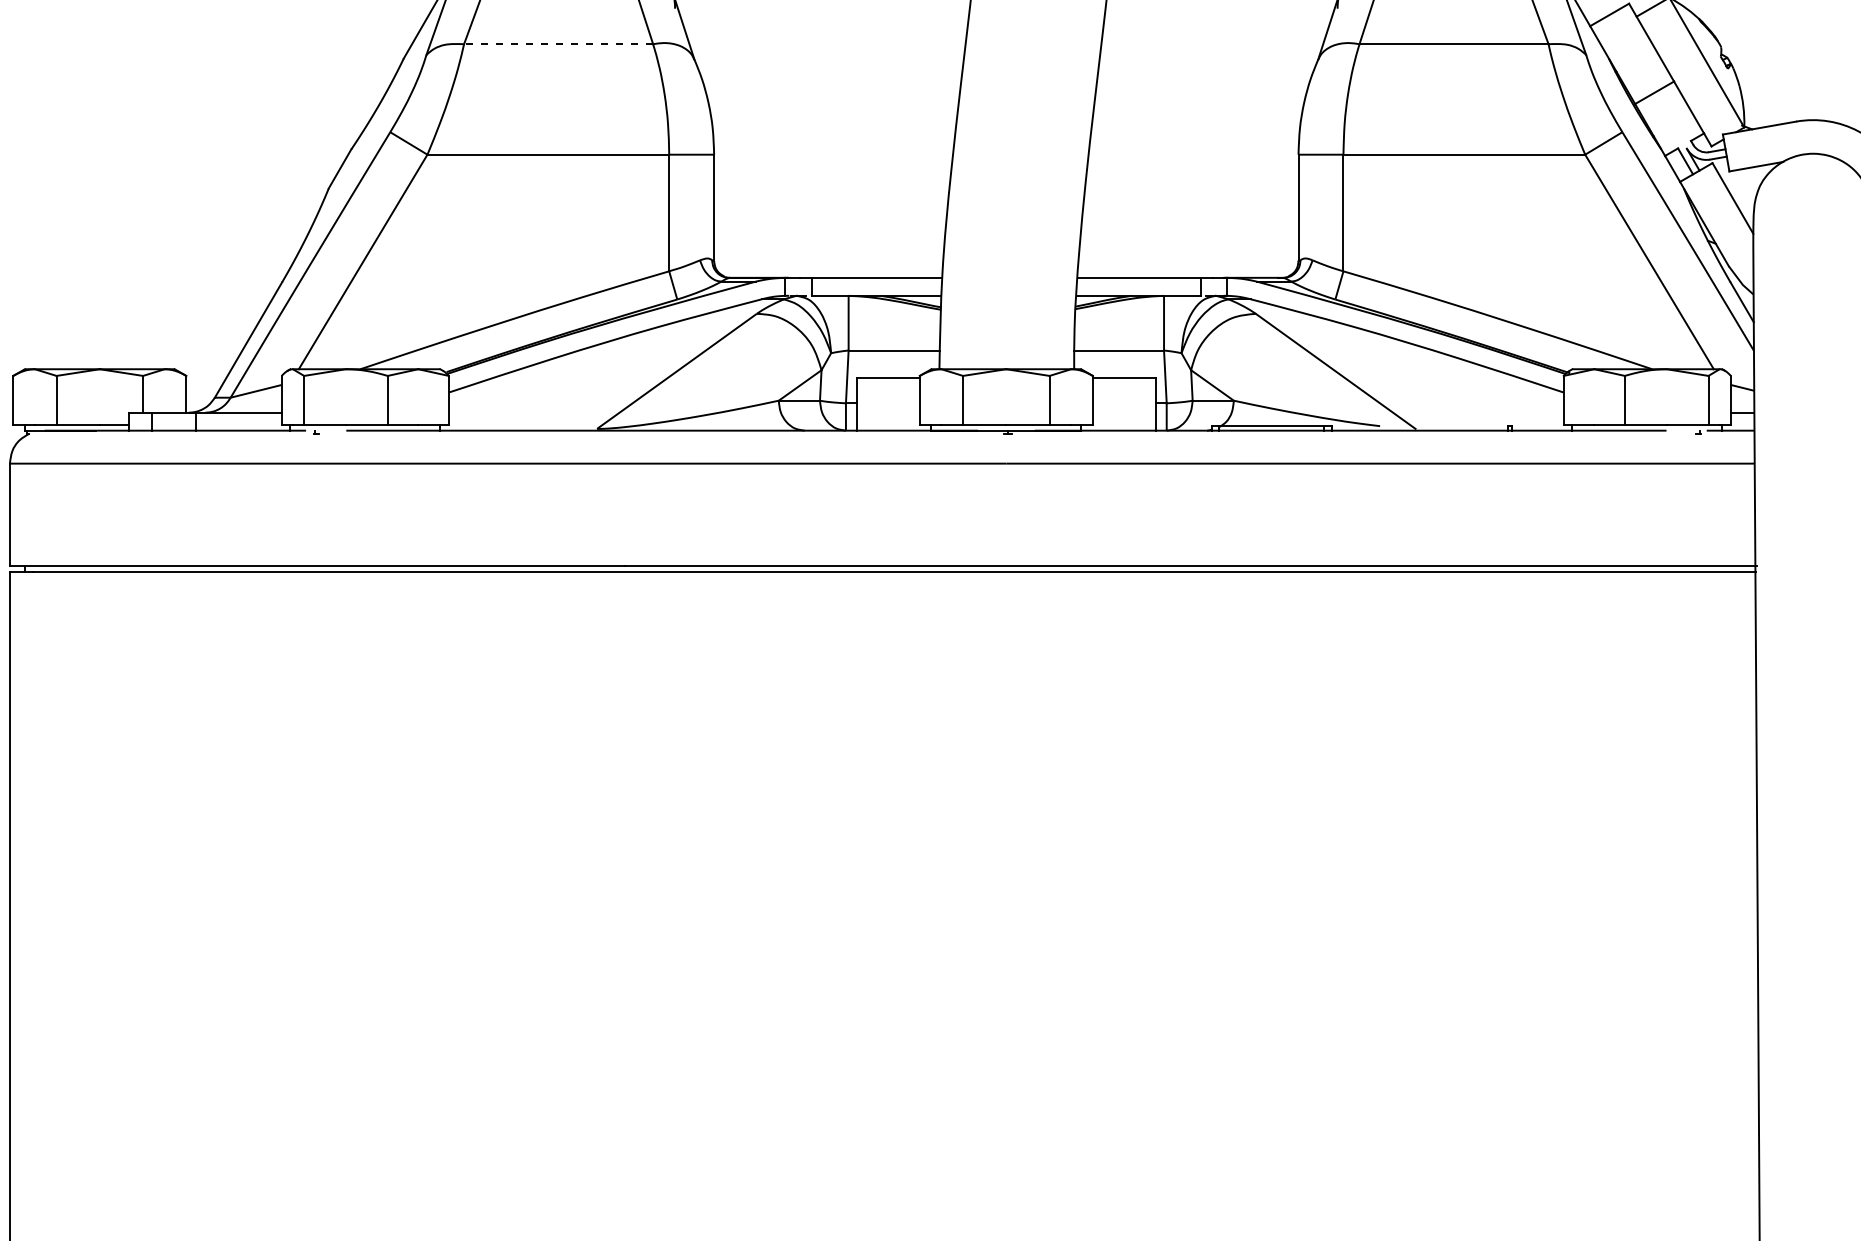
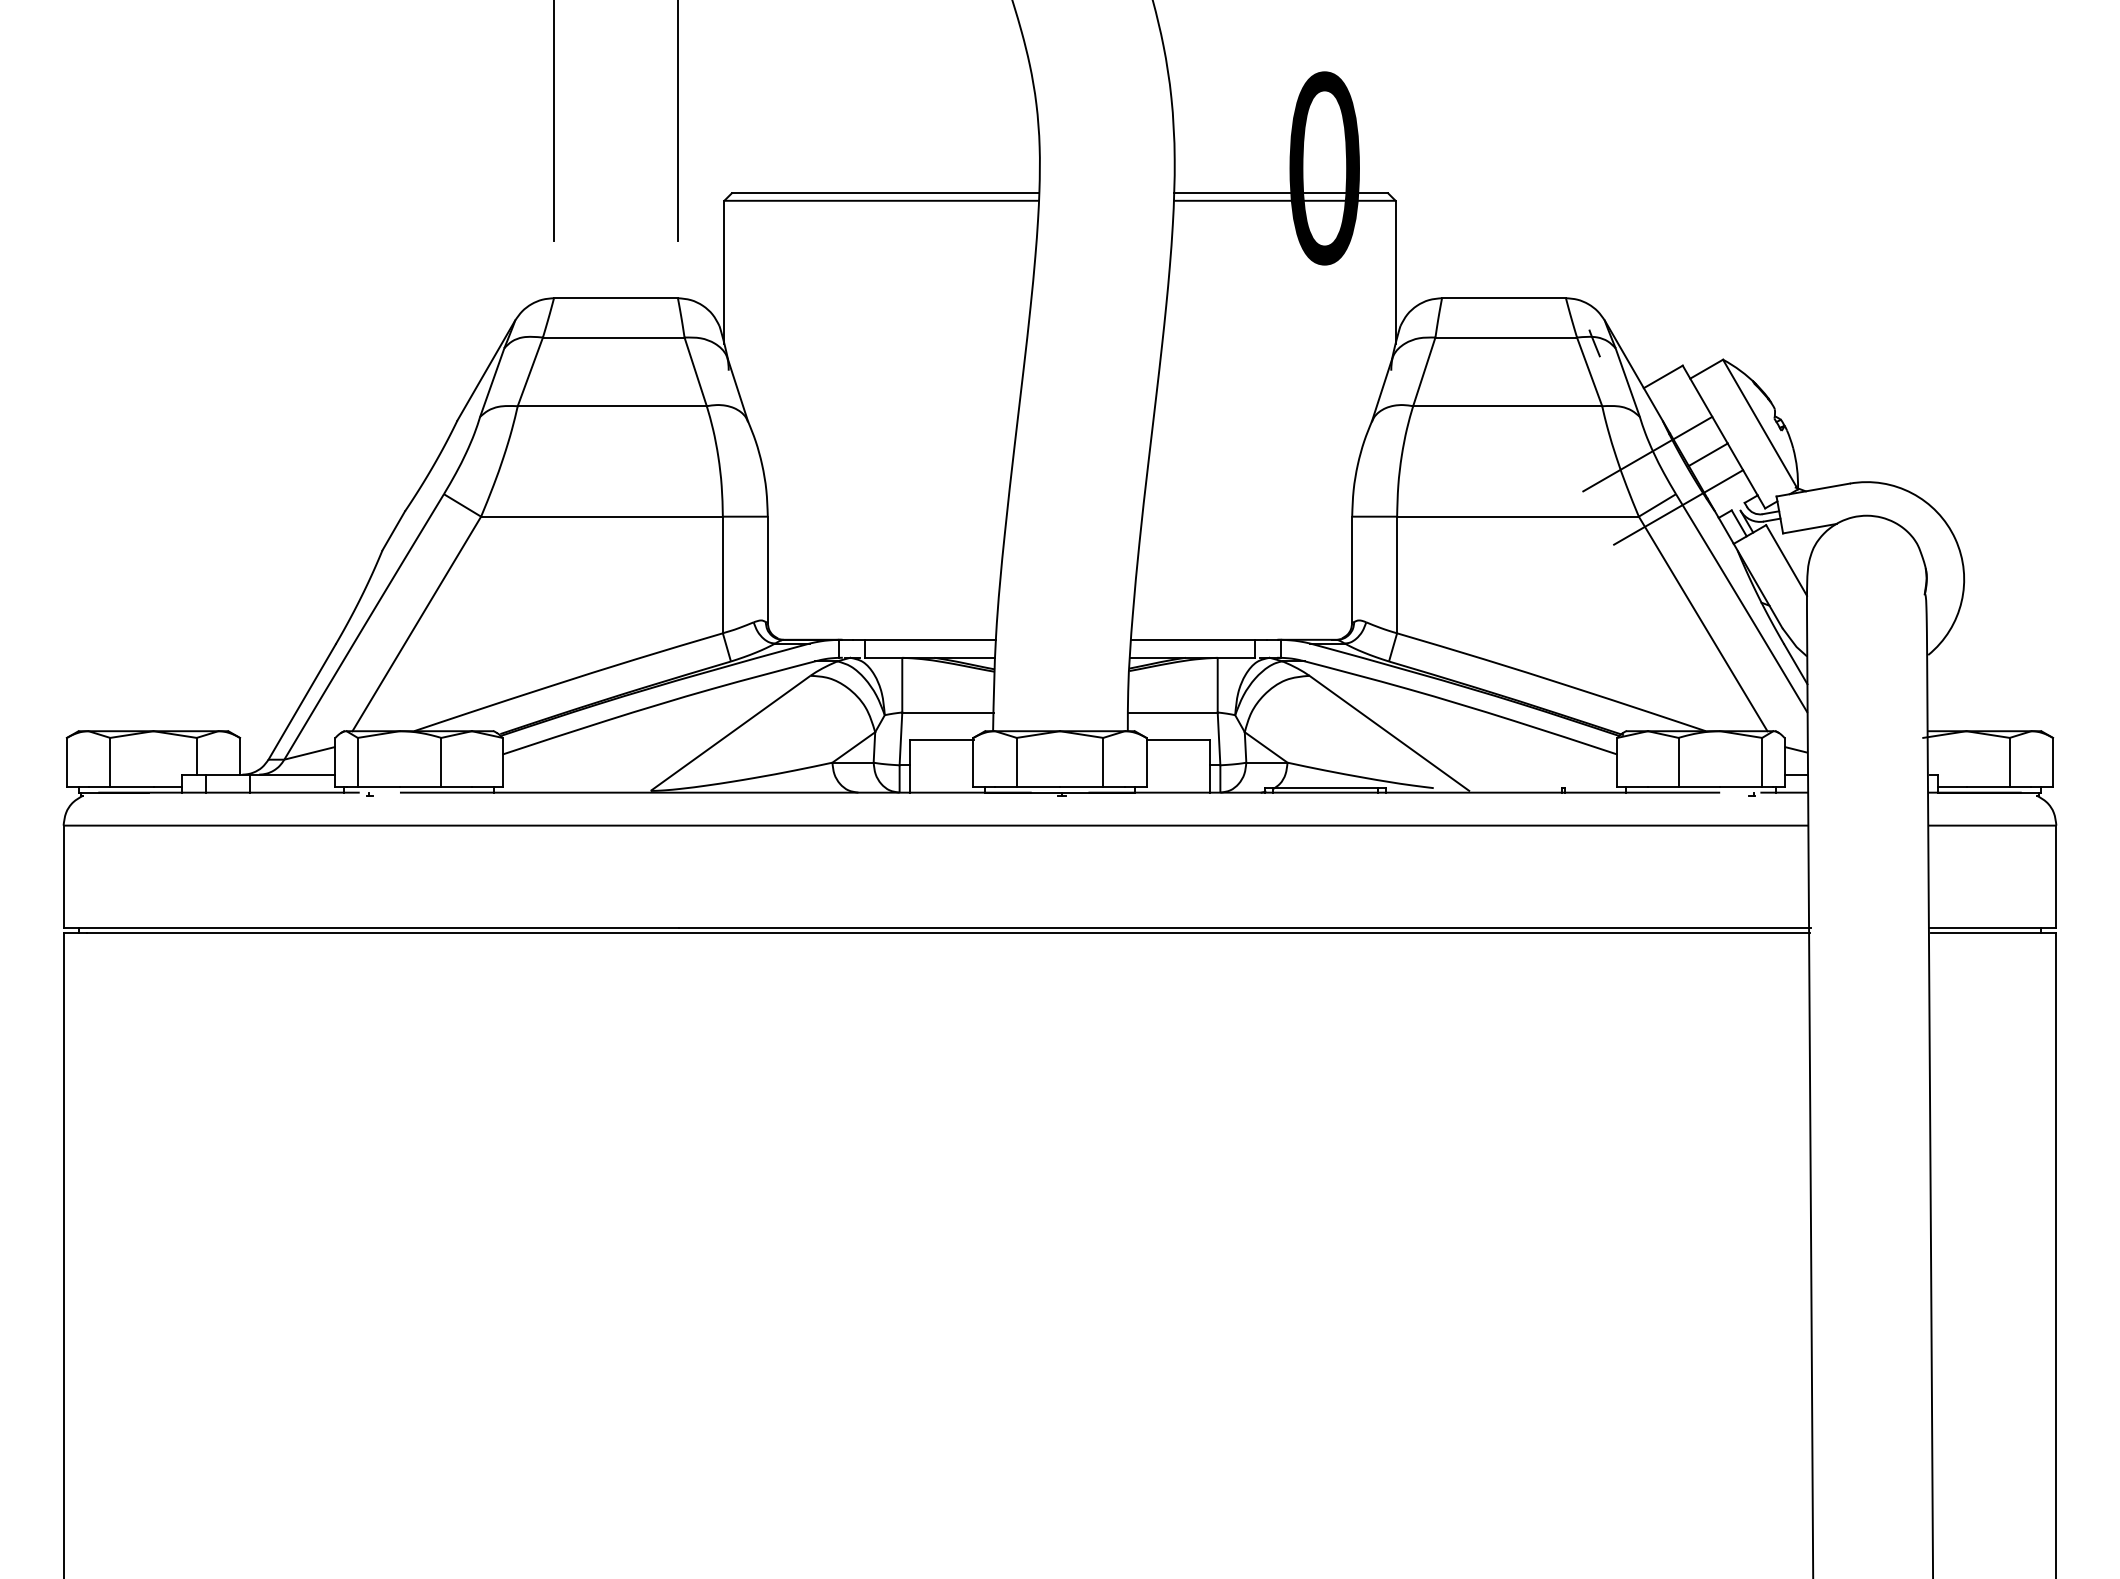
line: (558, 44) -> (612, 406), dashed -> solid
line: (1593, 91) -> (1647, 453), added
line: (1624, 145) -> (1678, 507), added

